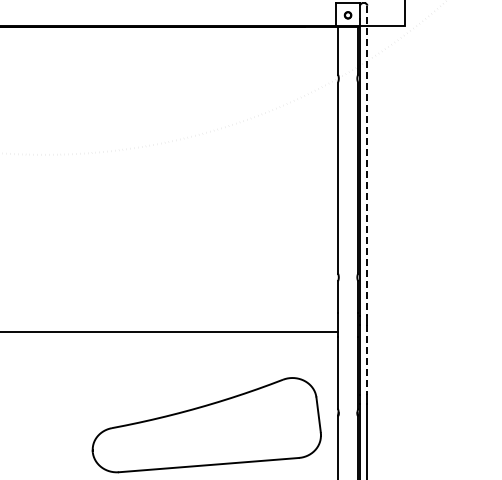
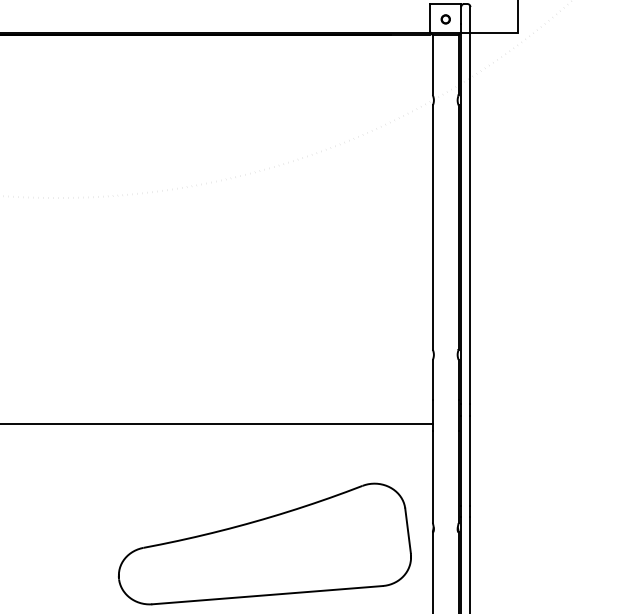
line: (367, 161) -> (470, 206), dashed -> solid
line: (367, 360) -> (470, 461), dashed -> solid

